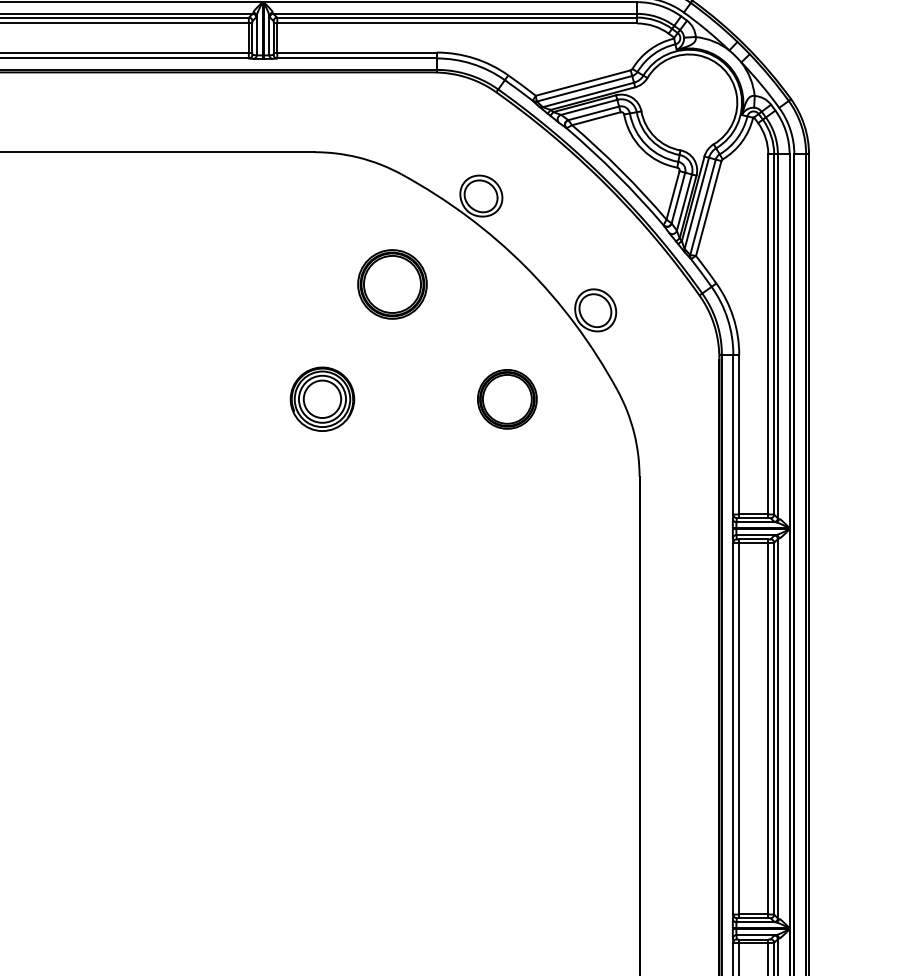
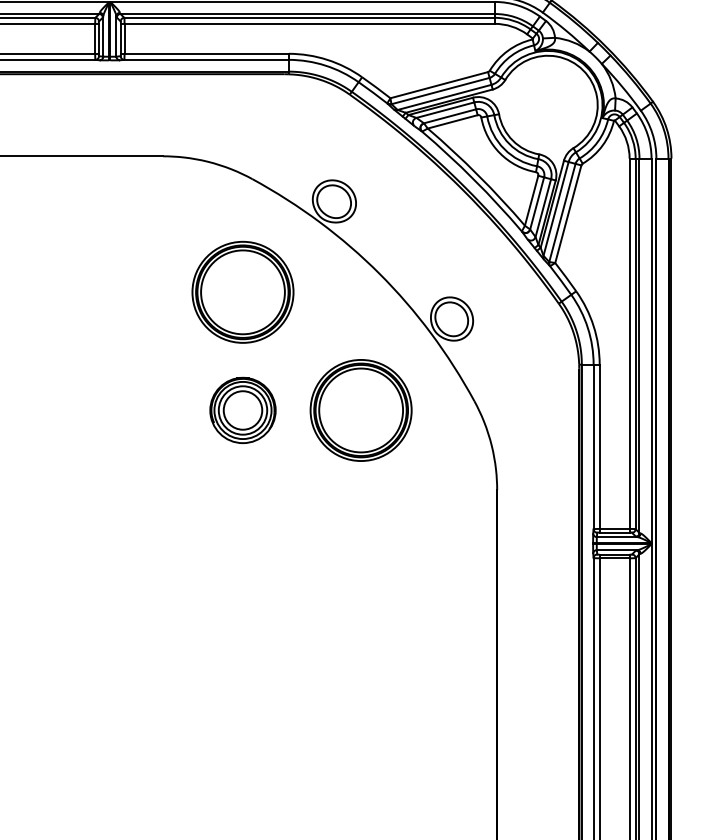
part: (392, 284) -> (243, 292), size x1.43
part: (322, 398) -> (243, 409), moved
part: (507, 399) -> (361, 410), size x1.67

